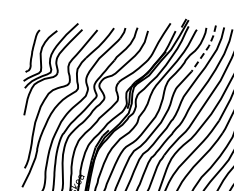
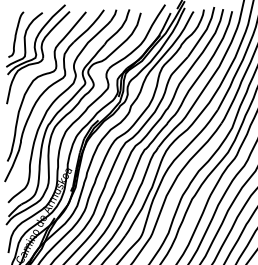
line: (206, 49) -> (204, 32), dashed -> solid

